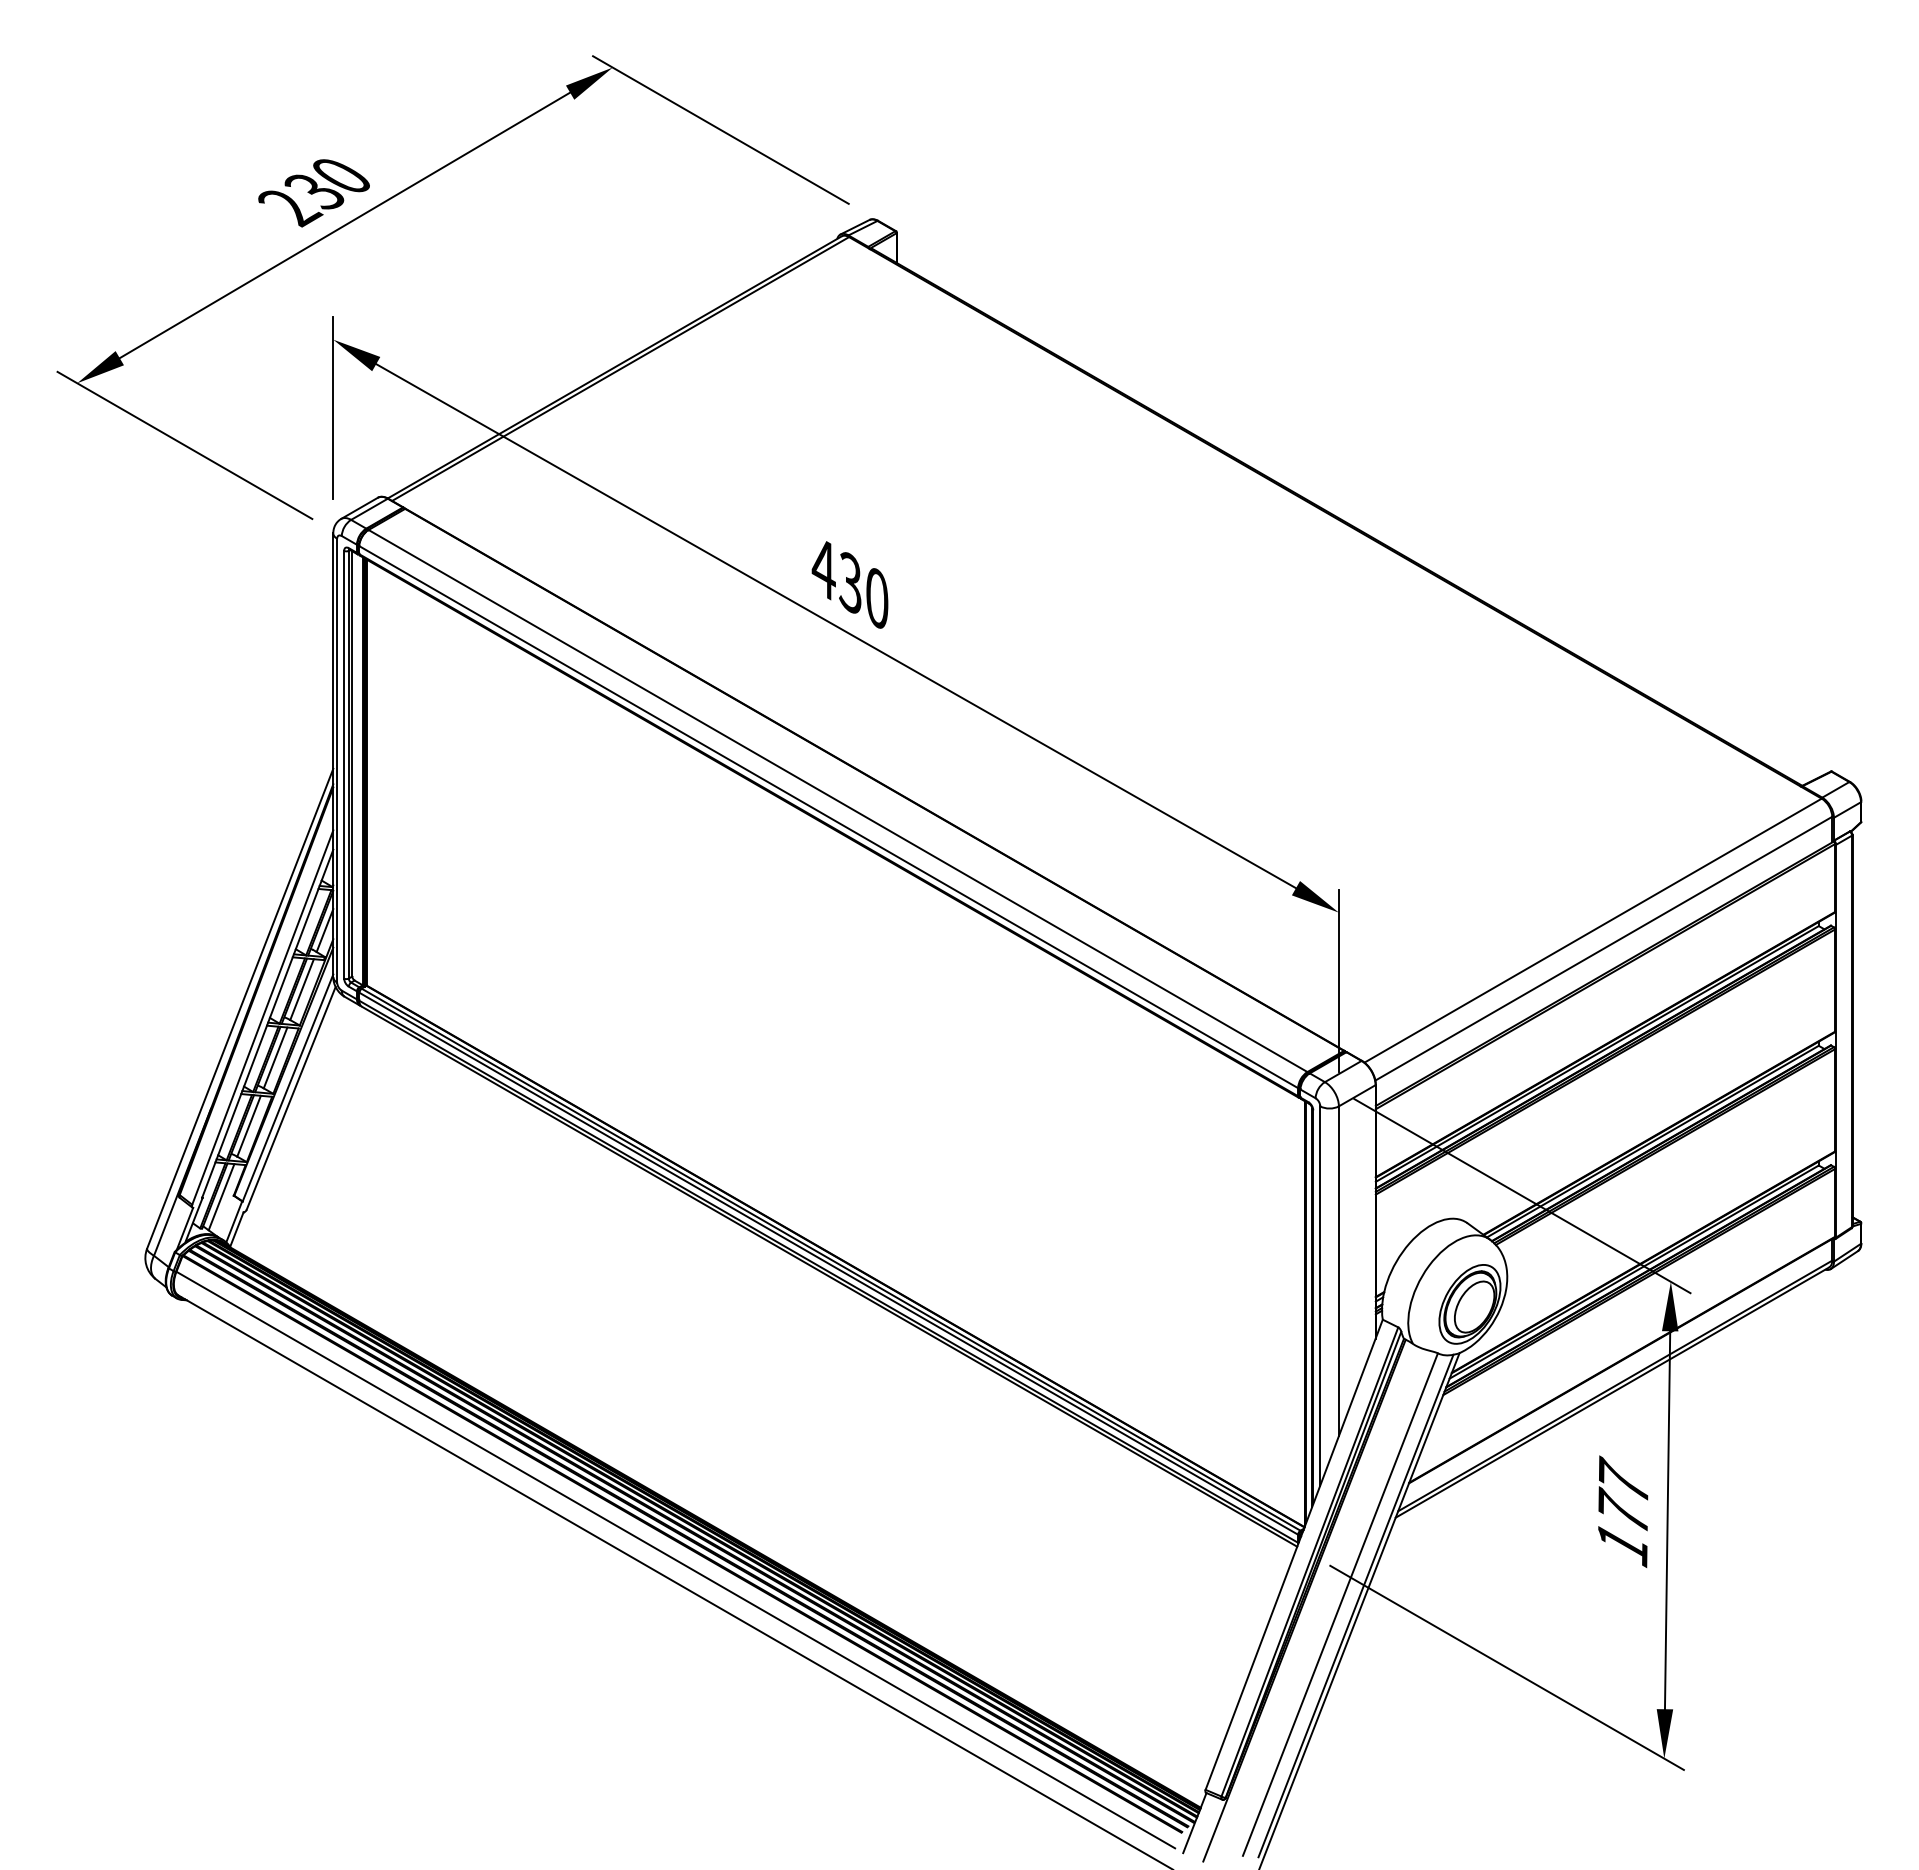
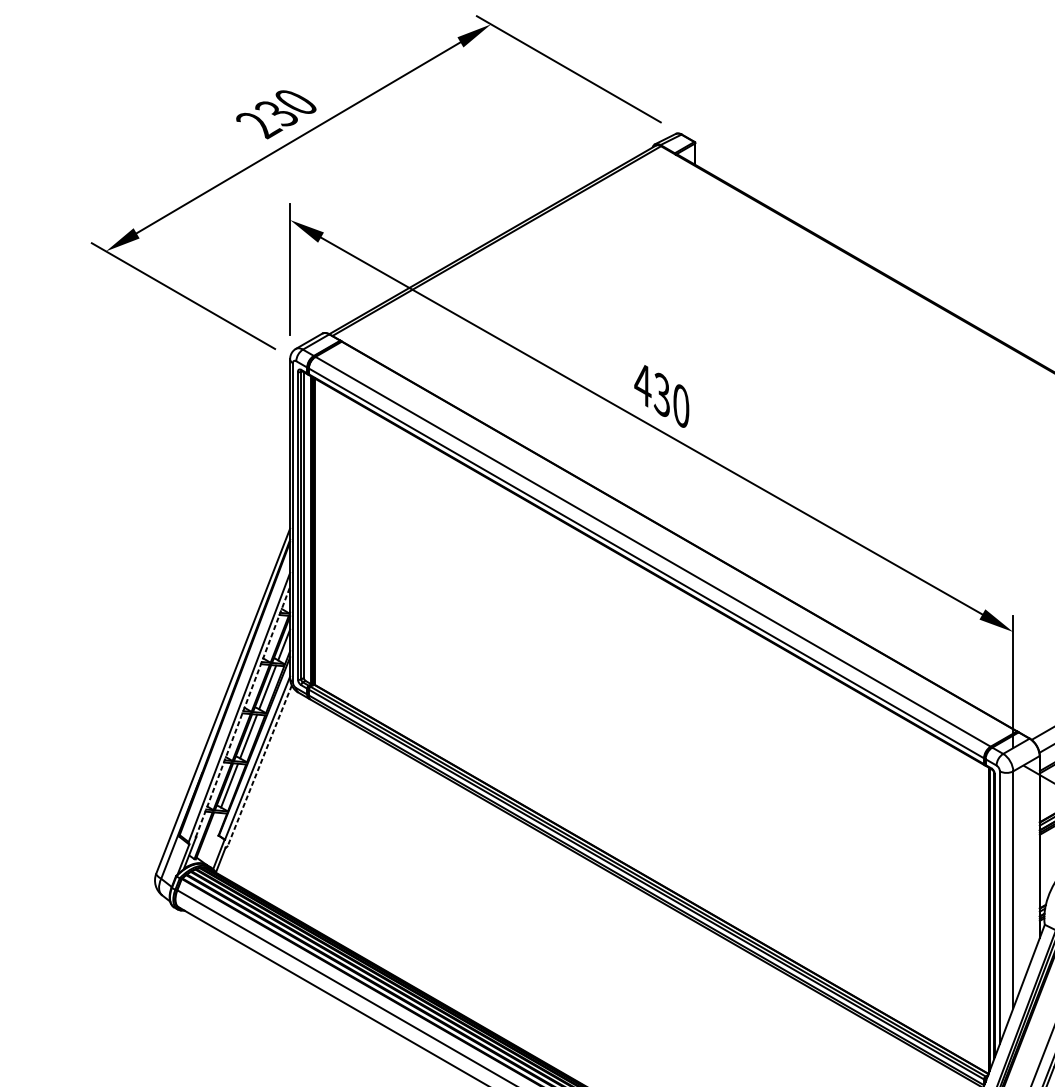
line: (267, 1023) -> (242, 711), solid -> dashed
line: (291, 1098) -> (260, 765), solid -> dashed
line: (221, 1197) -> (209, 836), removed

